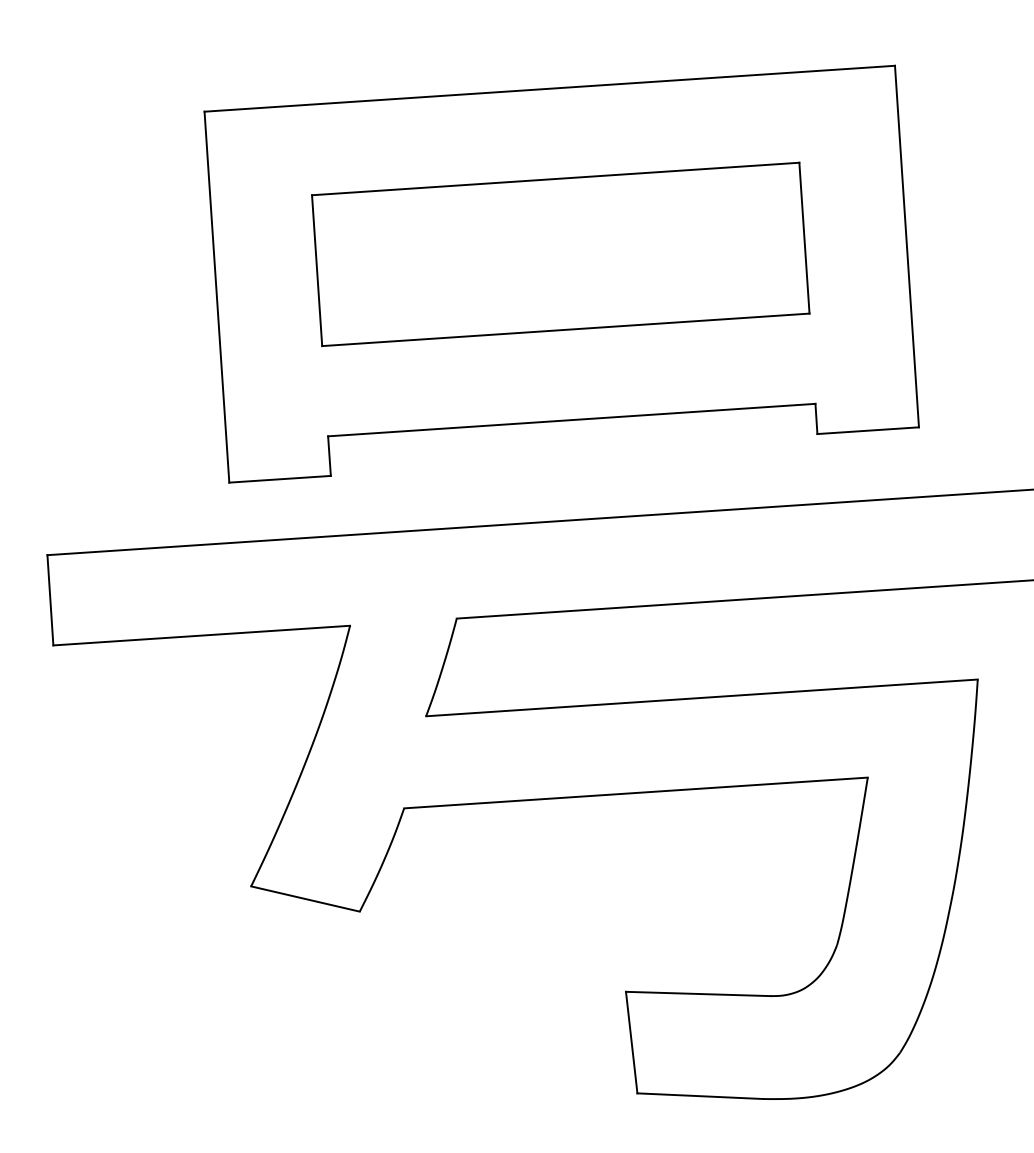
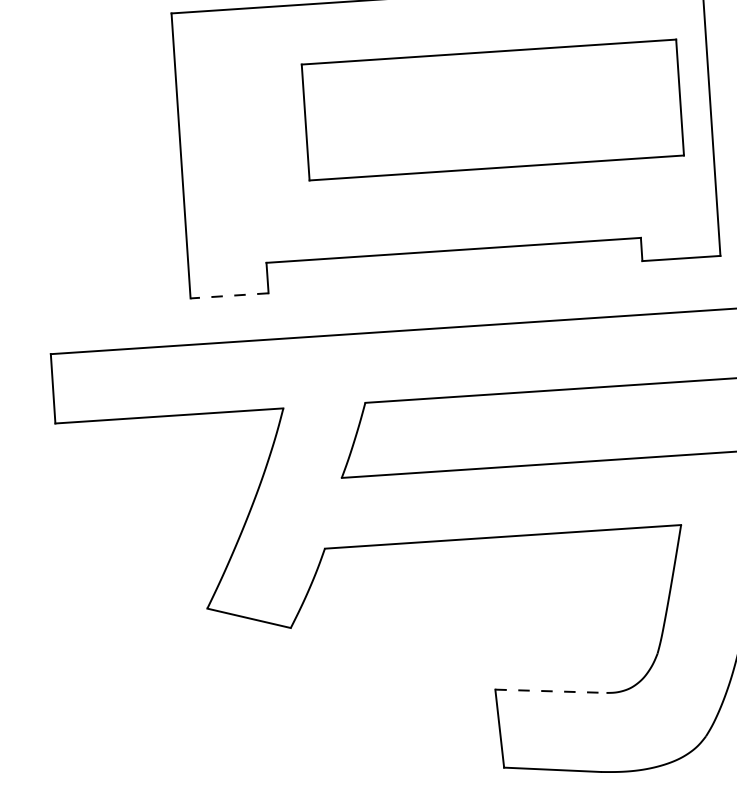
part: (560, 254) -> (492, 110), moved
line: (280, 479) -> (229, 296), solid -> dashed
line: (698, 993) -> (551, 690), solid -> dashed

